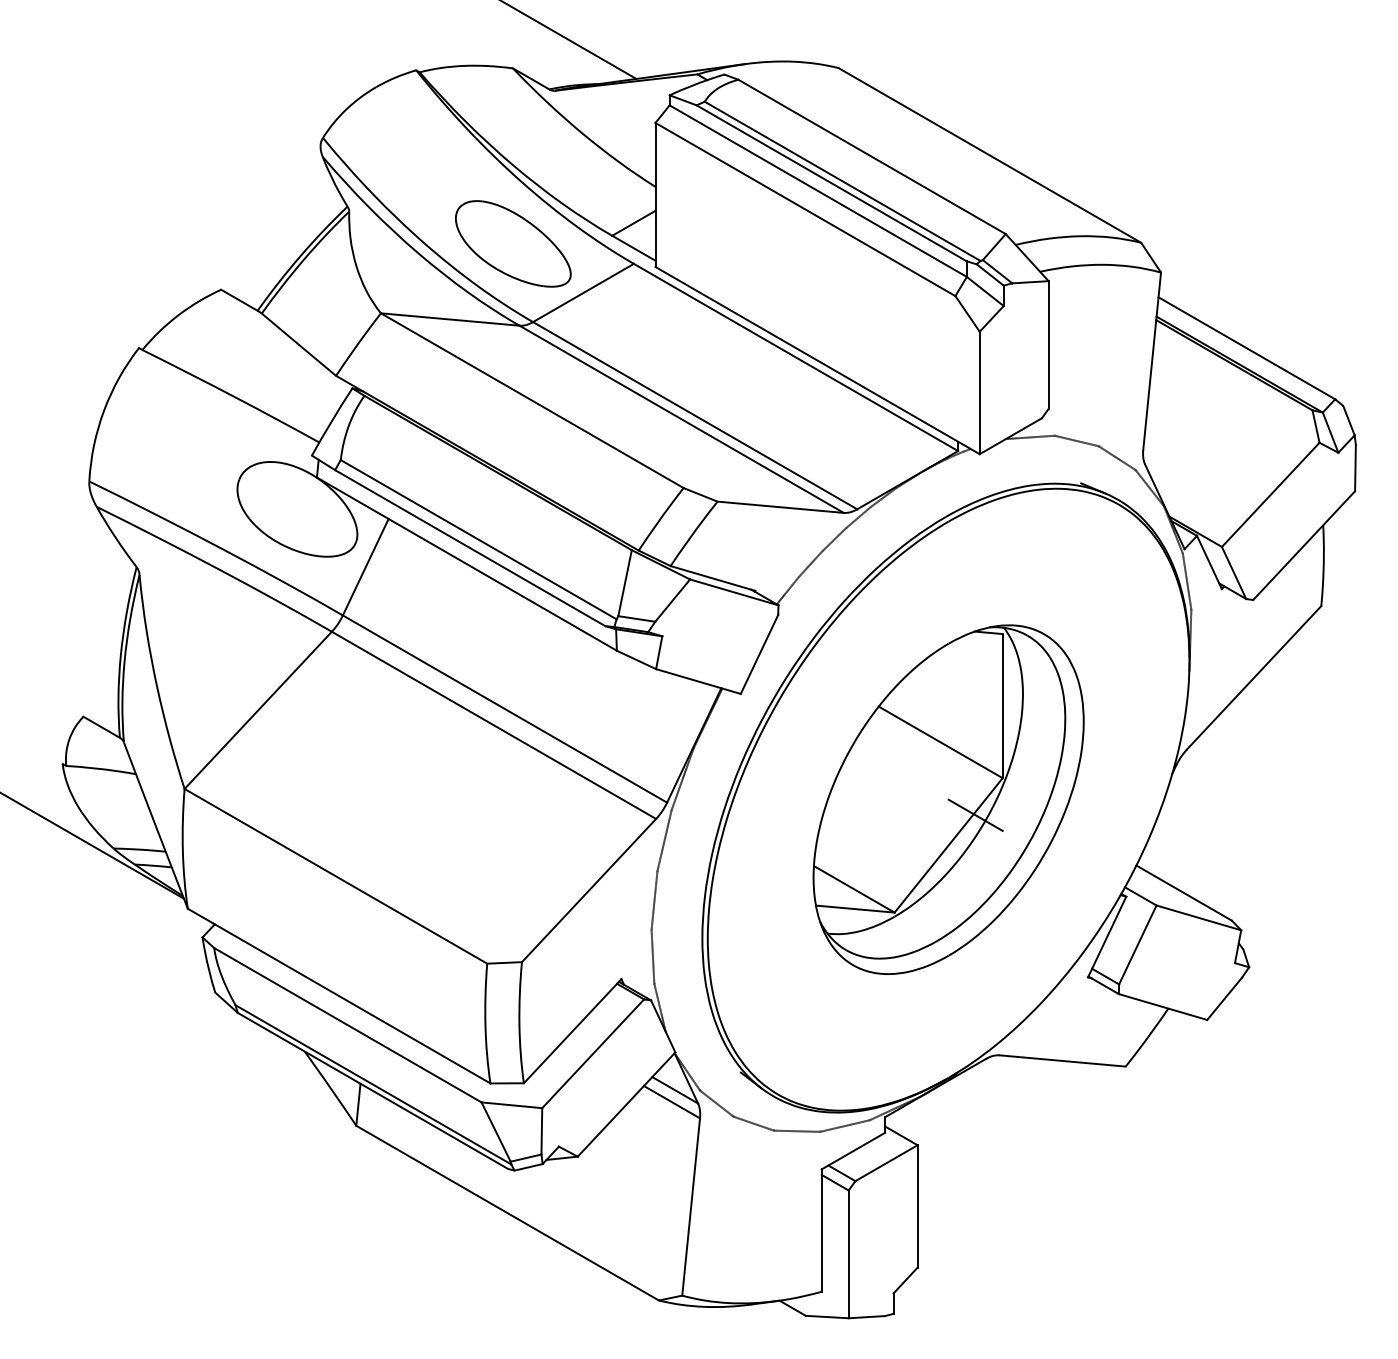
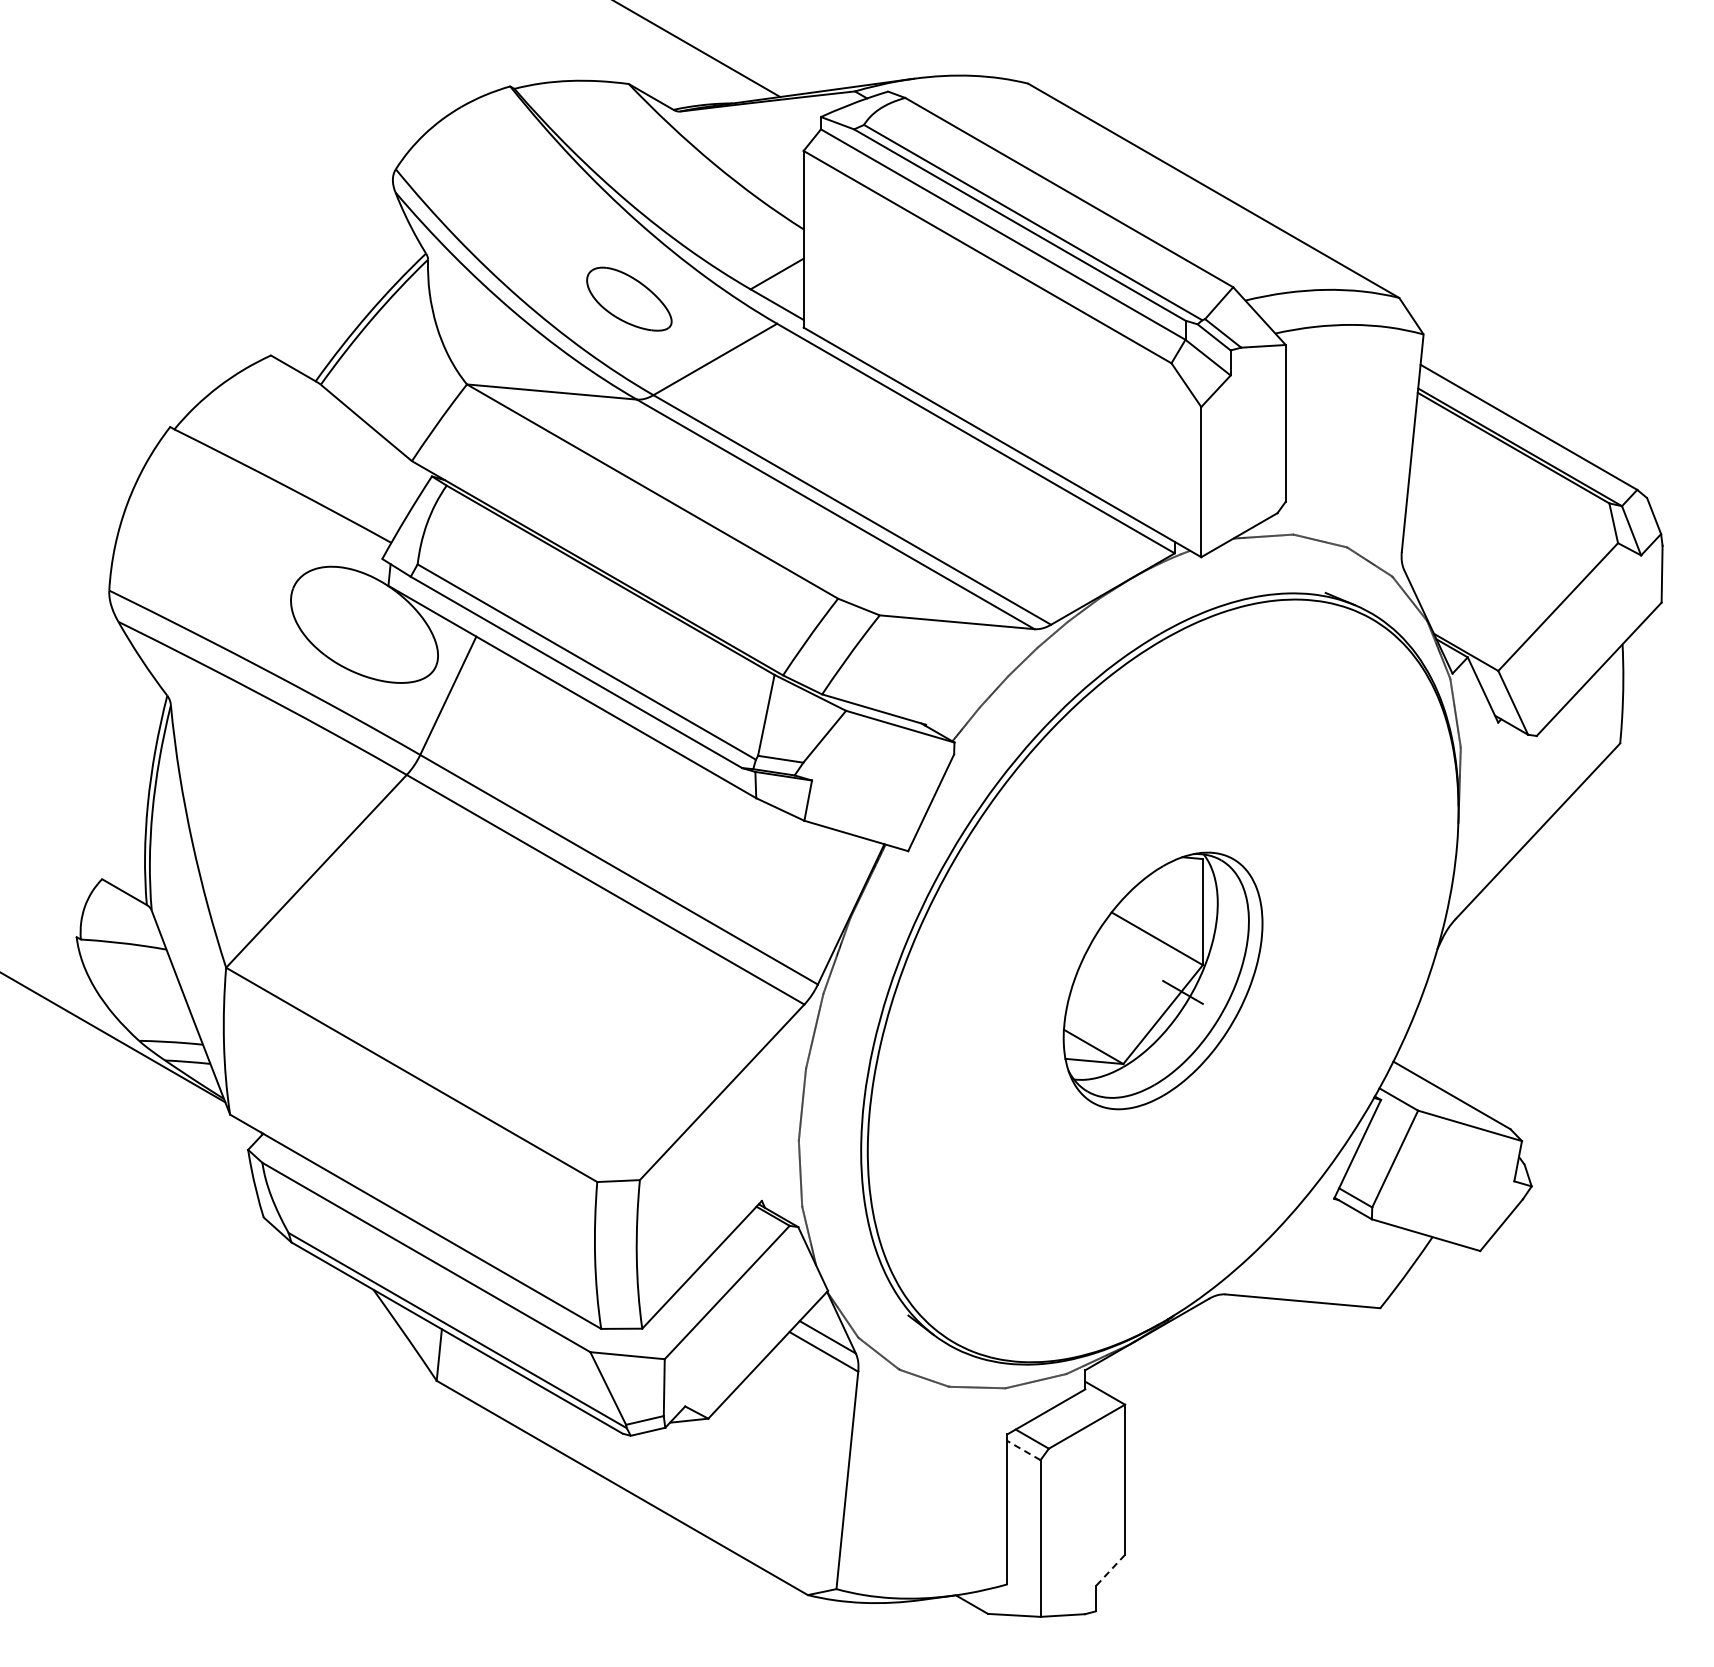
part: (513, 243) -> (629, 298), size x0.6
part: (948, 799) -> (1162, 980), size x0.6
line: (834, 1182) -> (1023, 1450), solid -> dashed
line: (905, 1280) -> (1110, 1570), solid -> dashed

